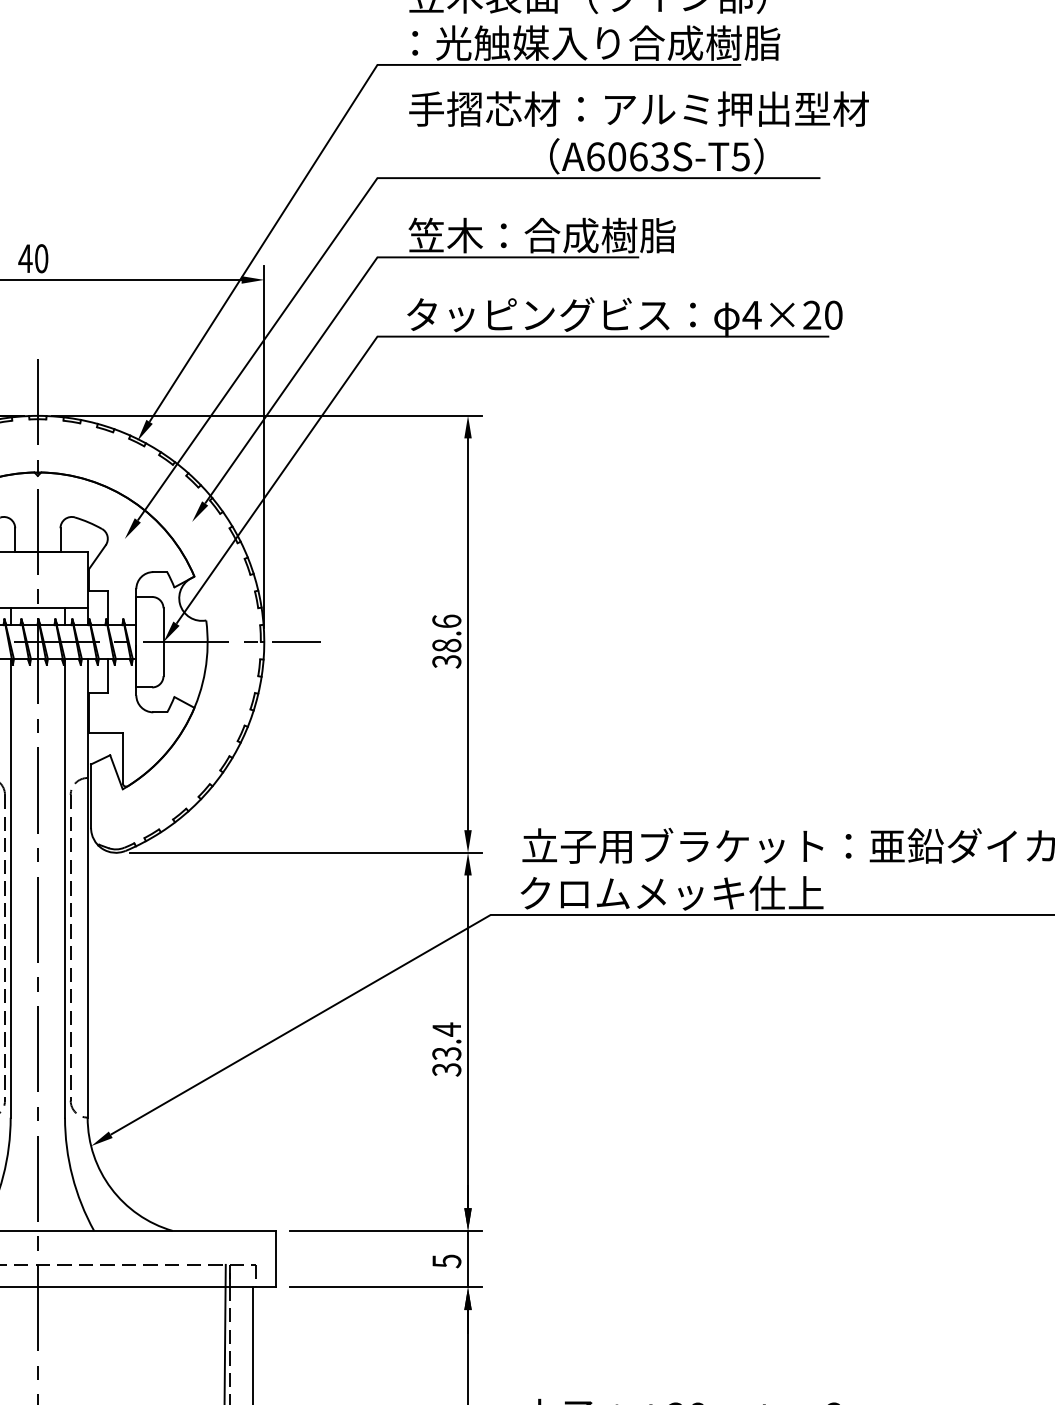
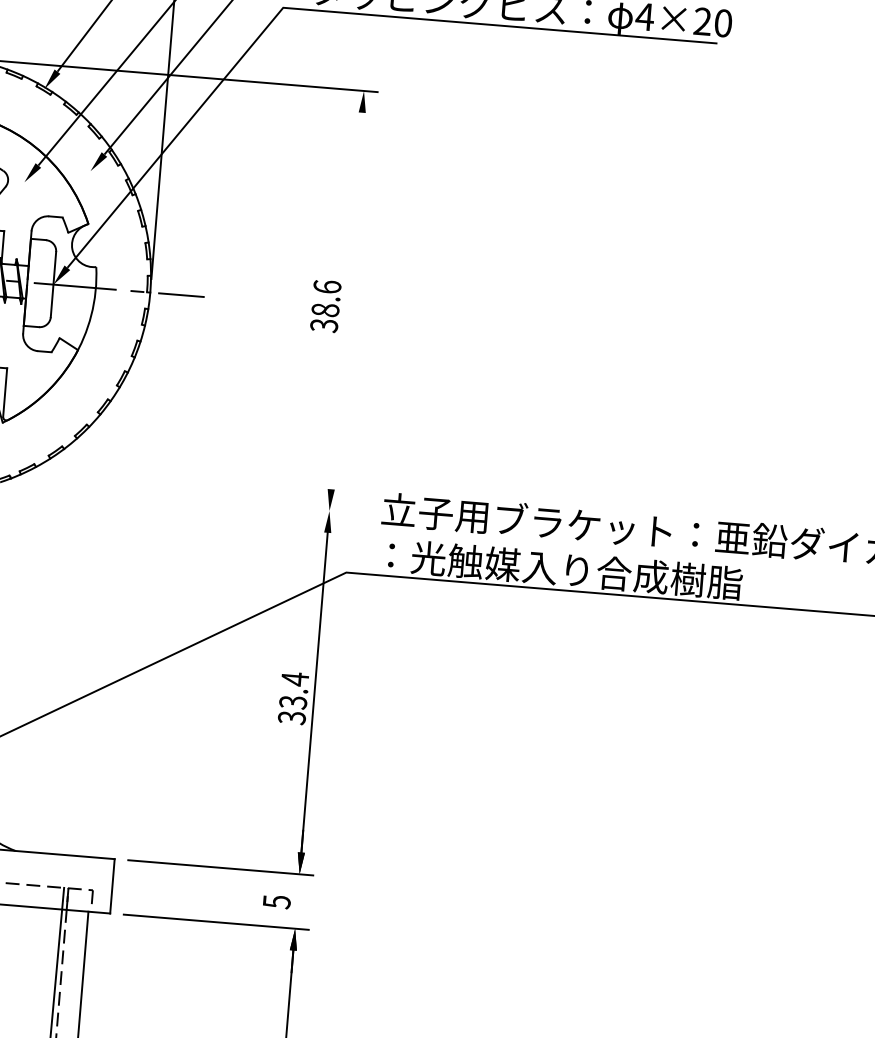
line: (468, 634) -> (347, 301), removed
line: (306, 852) -> (174, 497), removed
text: (710, 892) -> (559, 568), クロムメッキ仕上 -> ：光触媒入り合成樹脂
line: (468, 1258) -> (297, 900), removed

